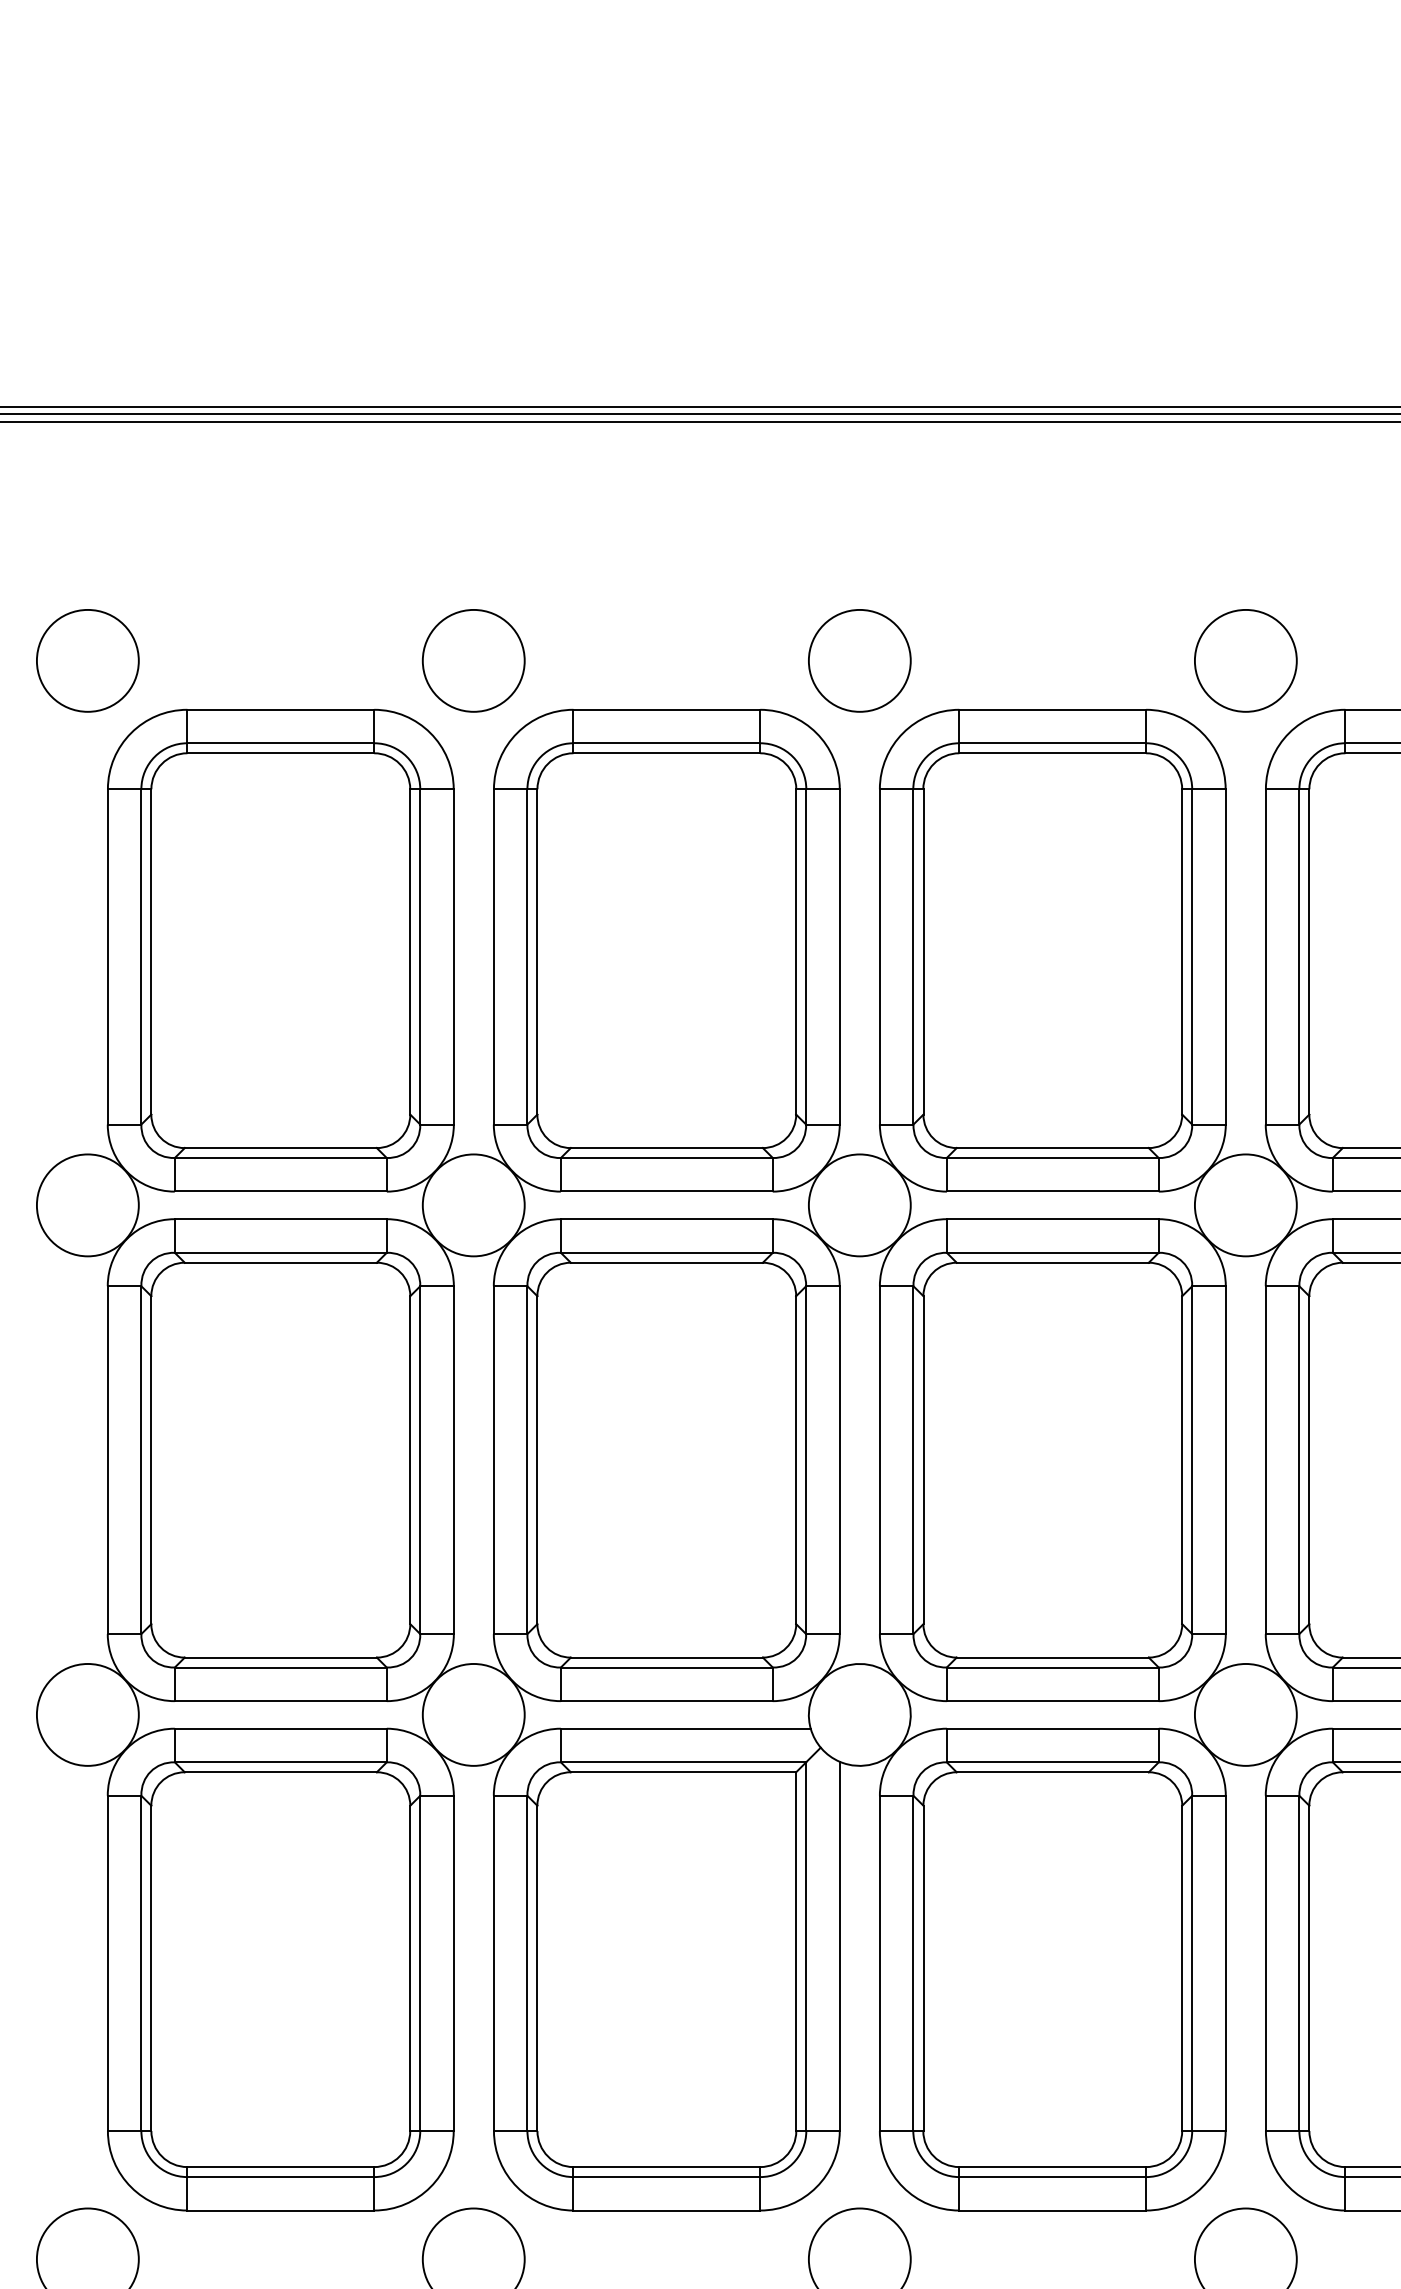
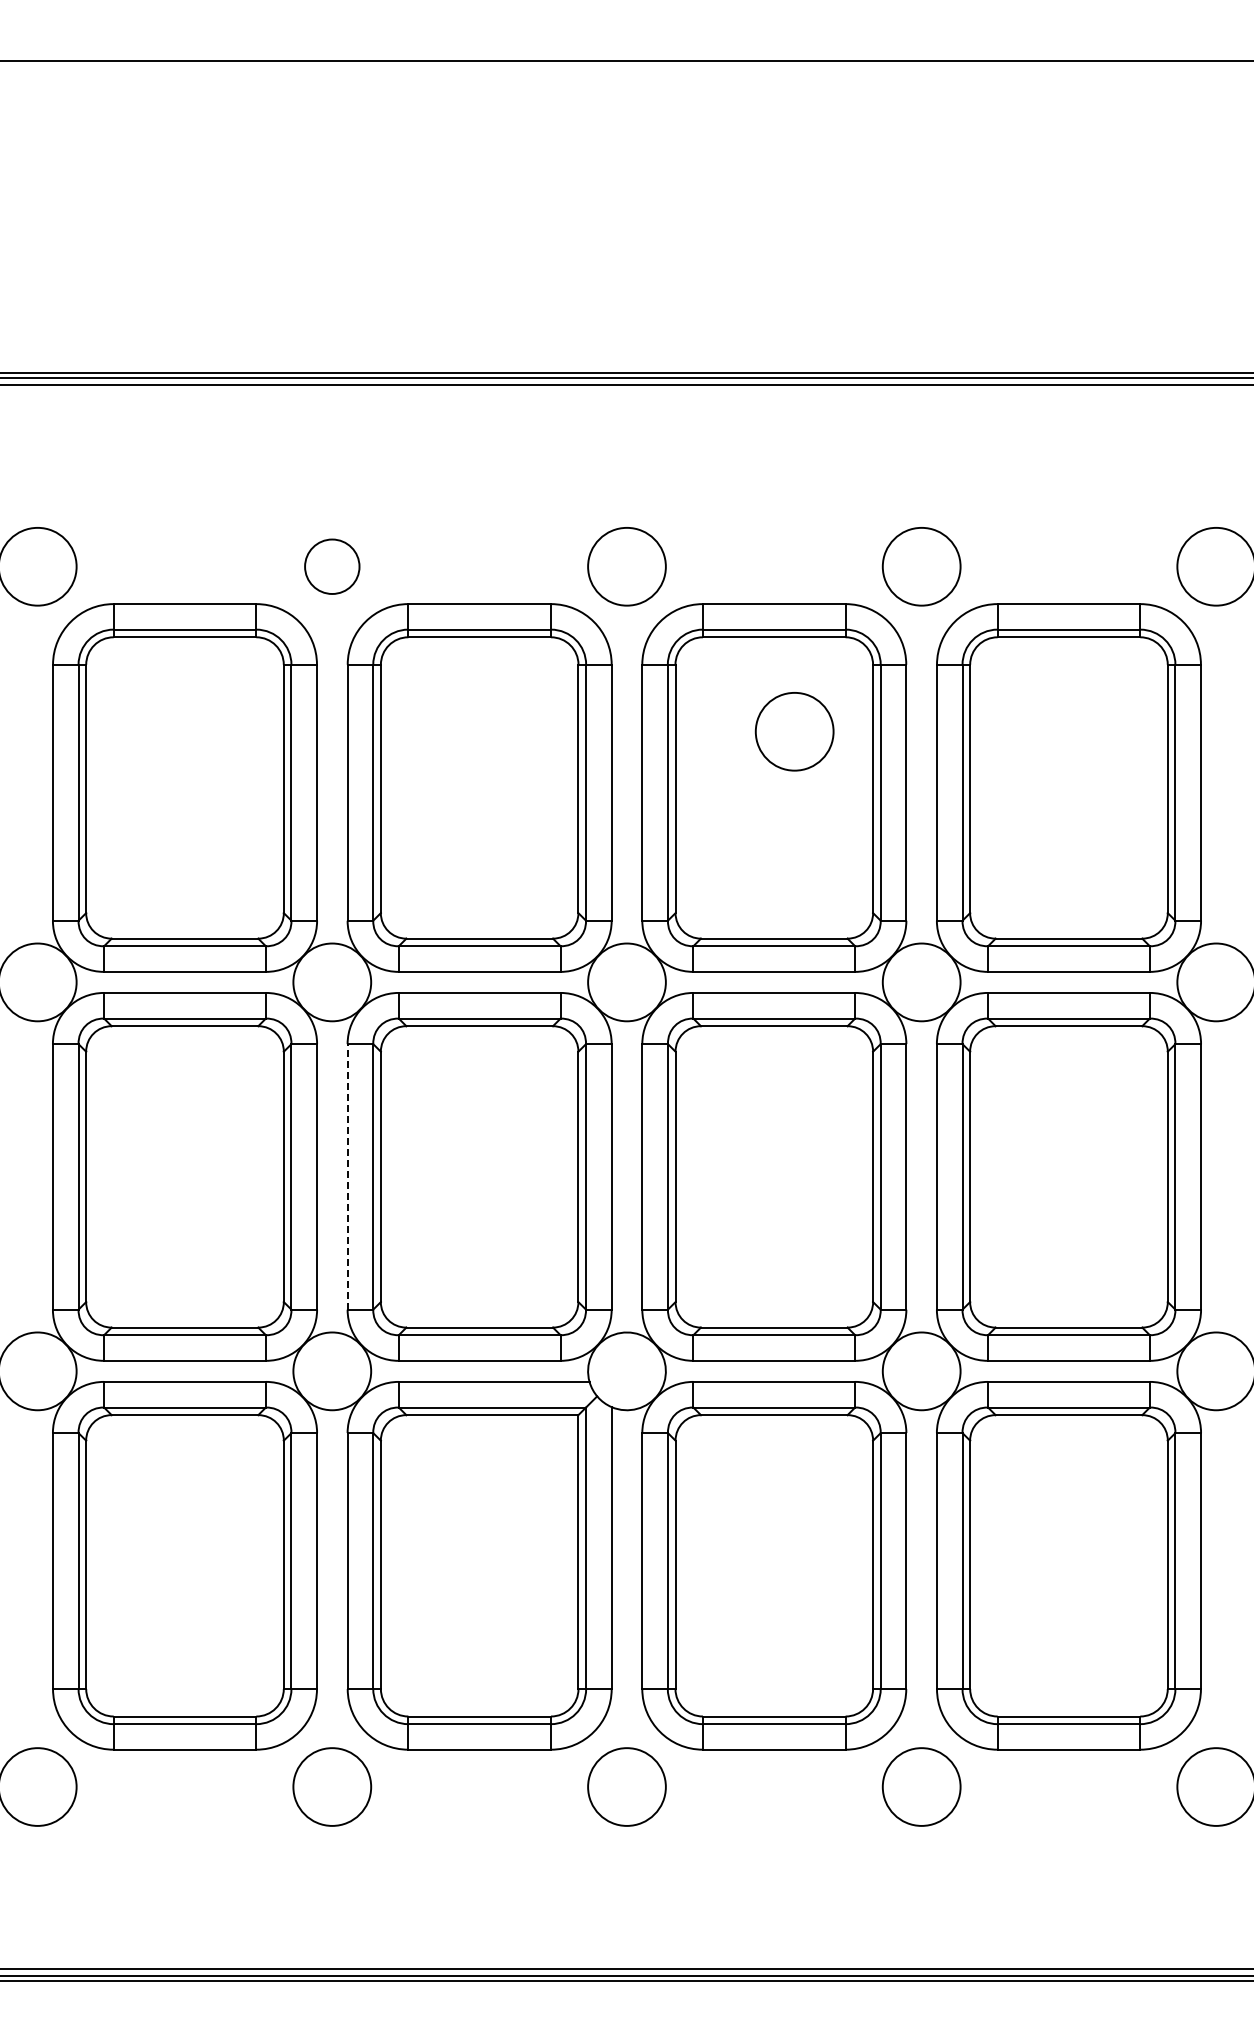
circle: (474, 660) -> (332, 566), size x0.7
circle: (1079, 876) -> (794, 731), added
line: (493, 1459) -> (347, 1176), solid -> dashed

